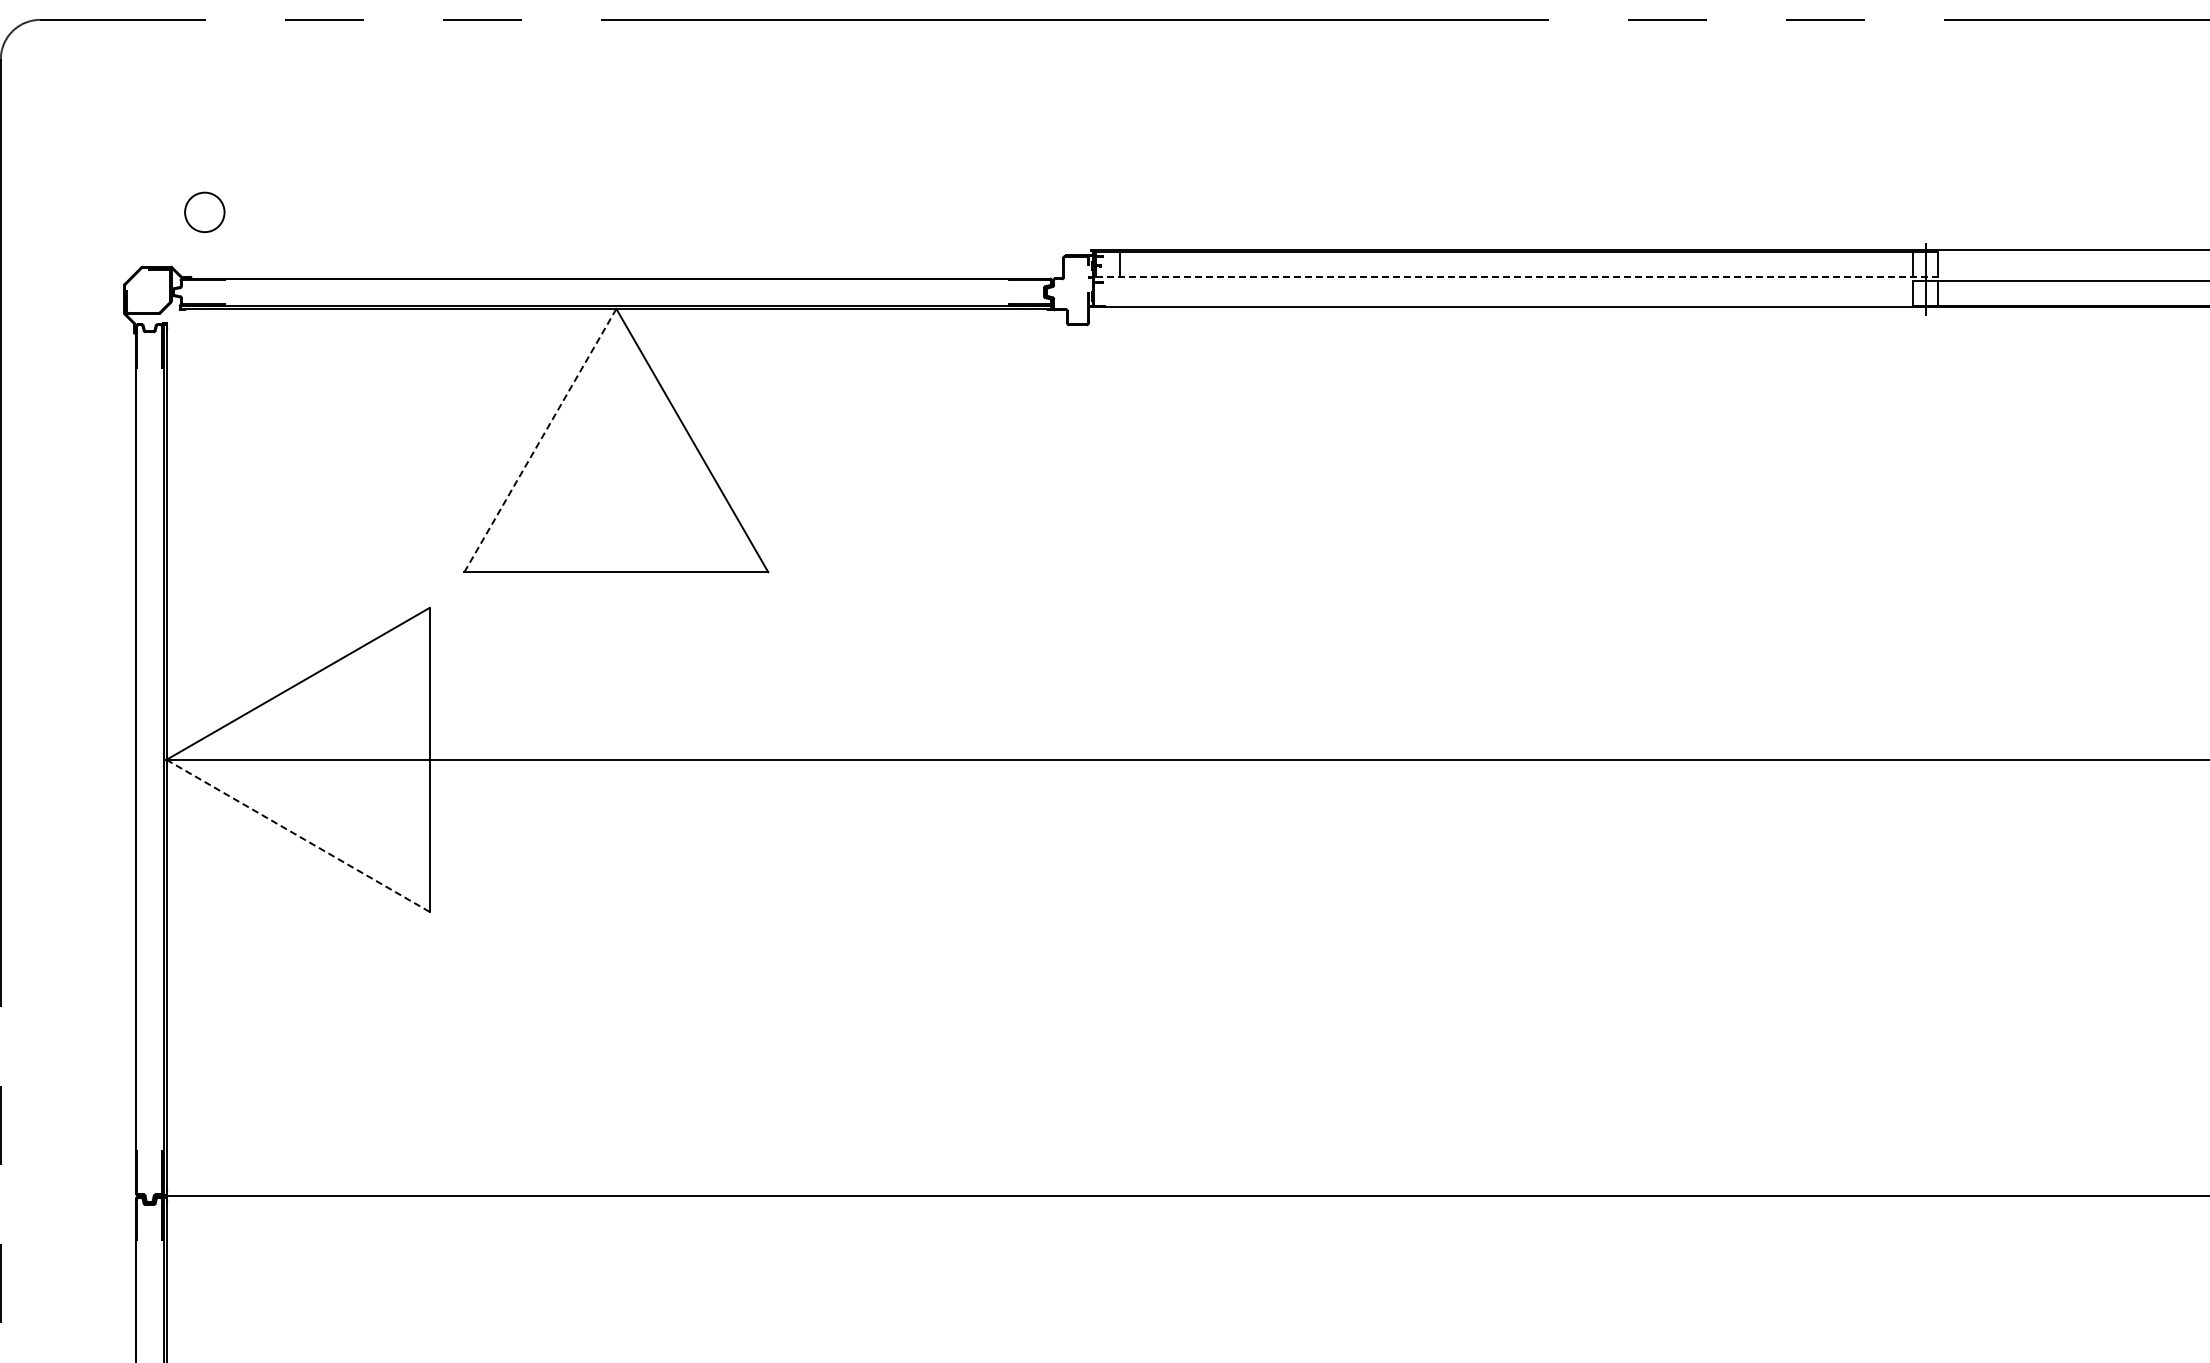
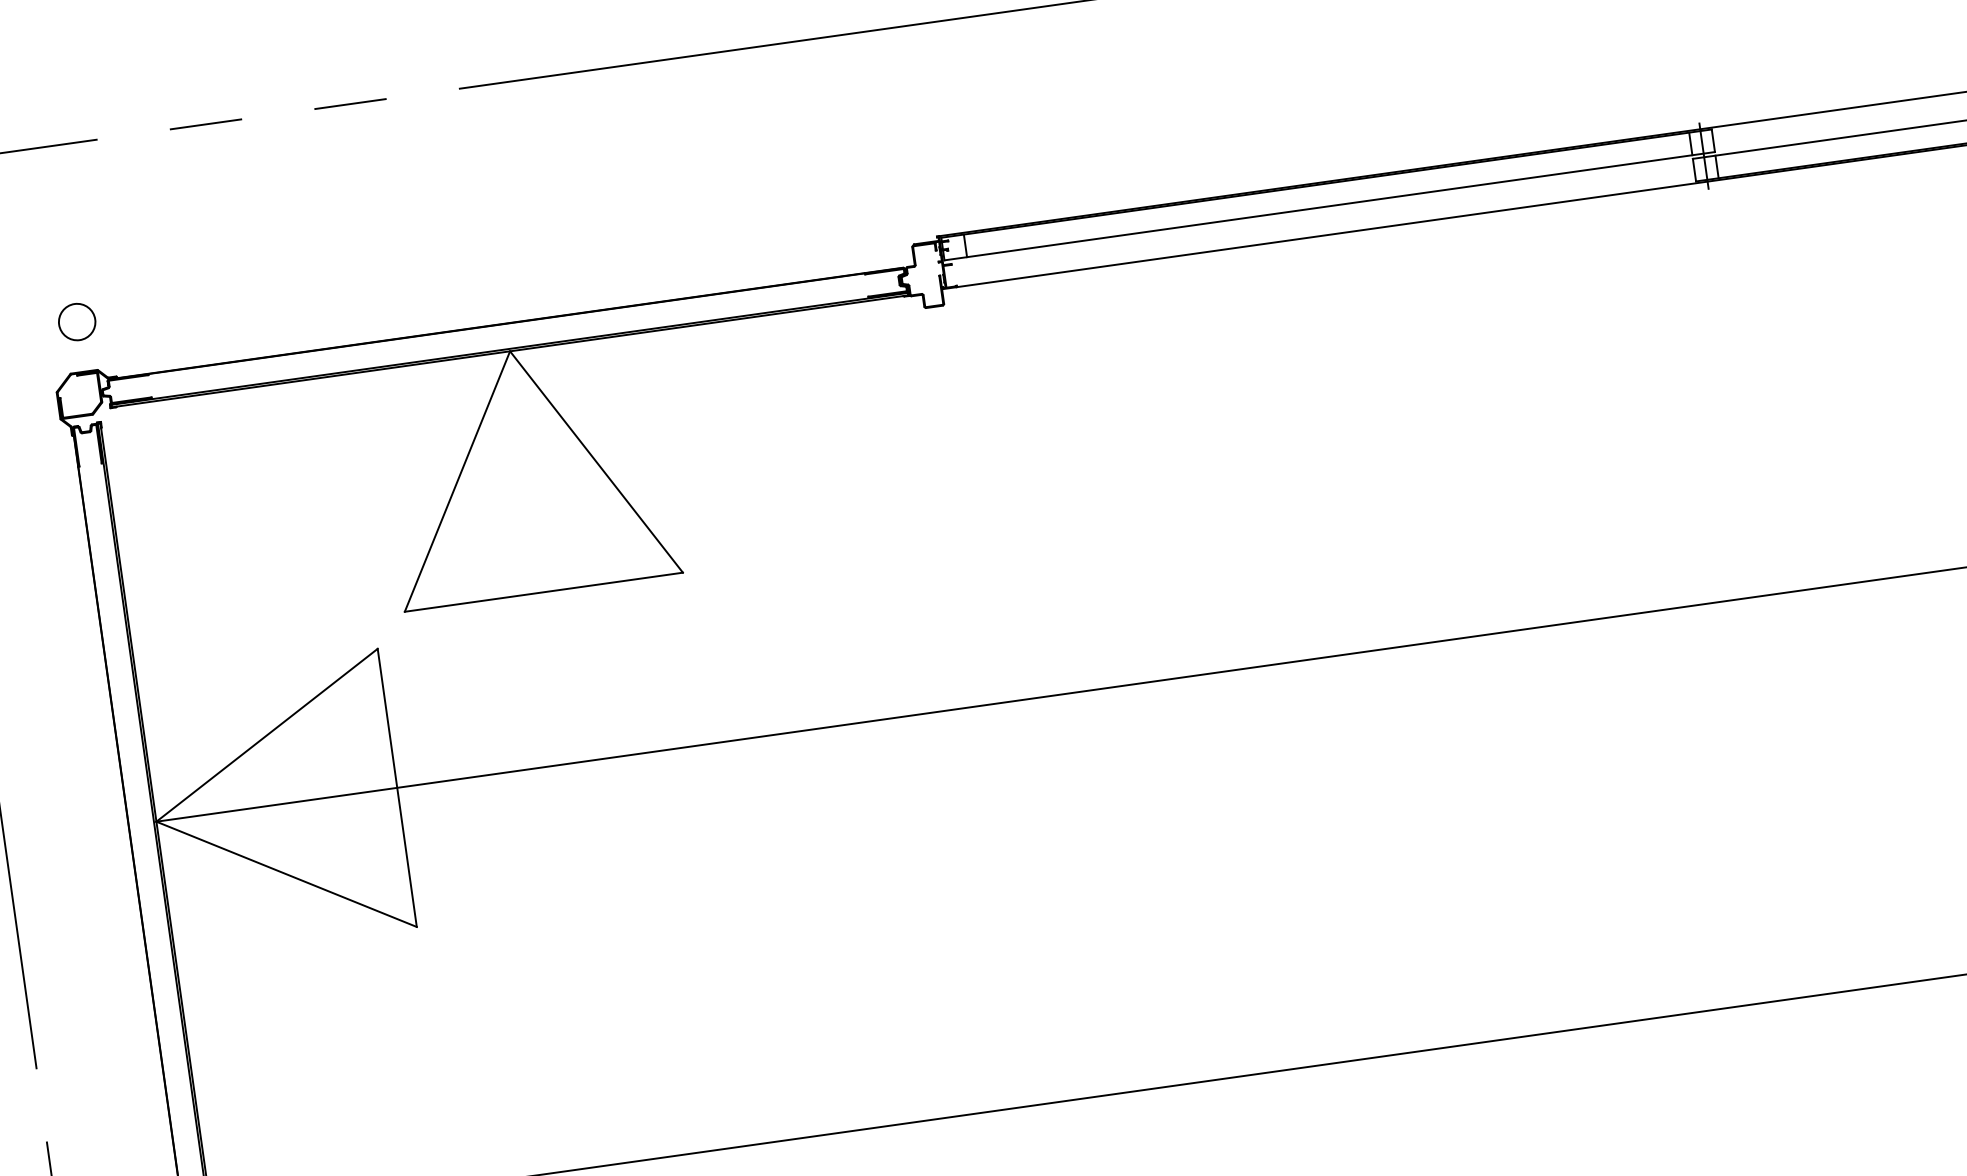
circle: (204, 211) -> (76, 321), moved
line: (1517, 276) -> (1330, 205), dashed -> solid
line: (540, 441) -> (457, 482), dashed -> solid
line: (298, 835) -> (286, 873), dashed -> solid

